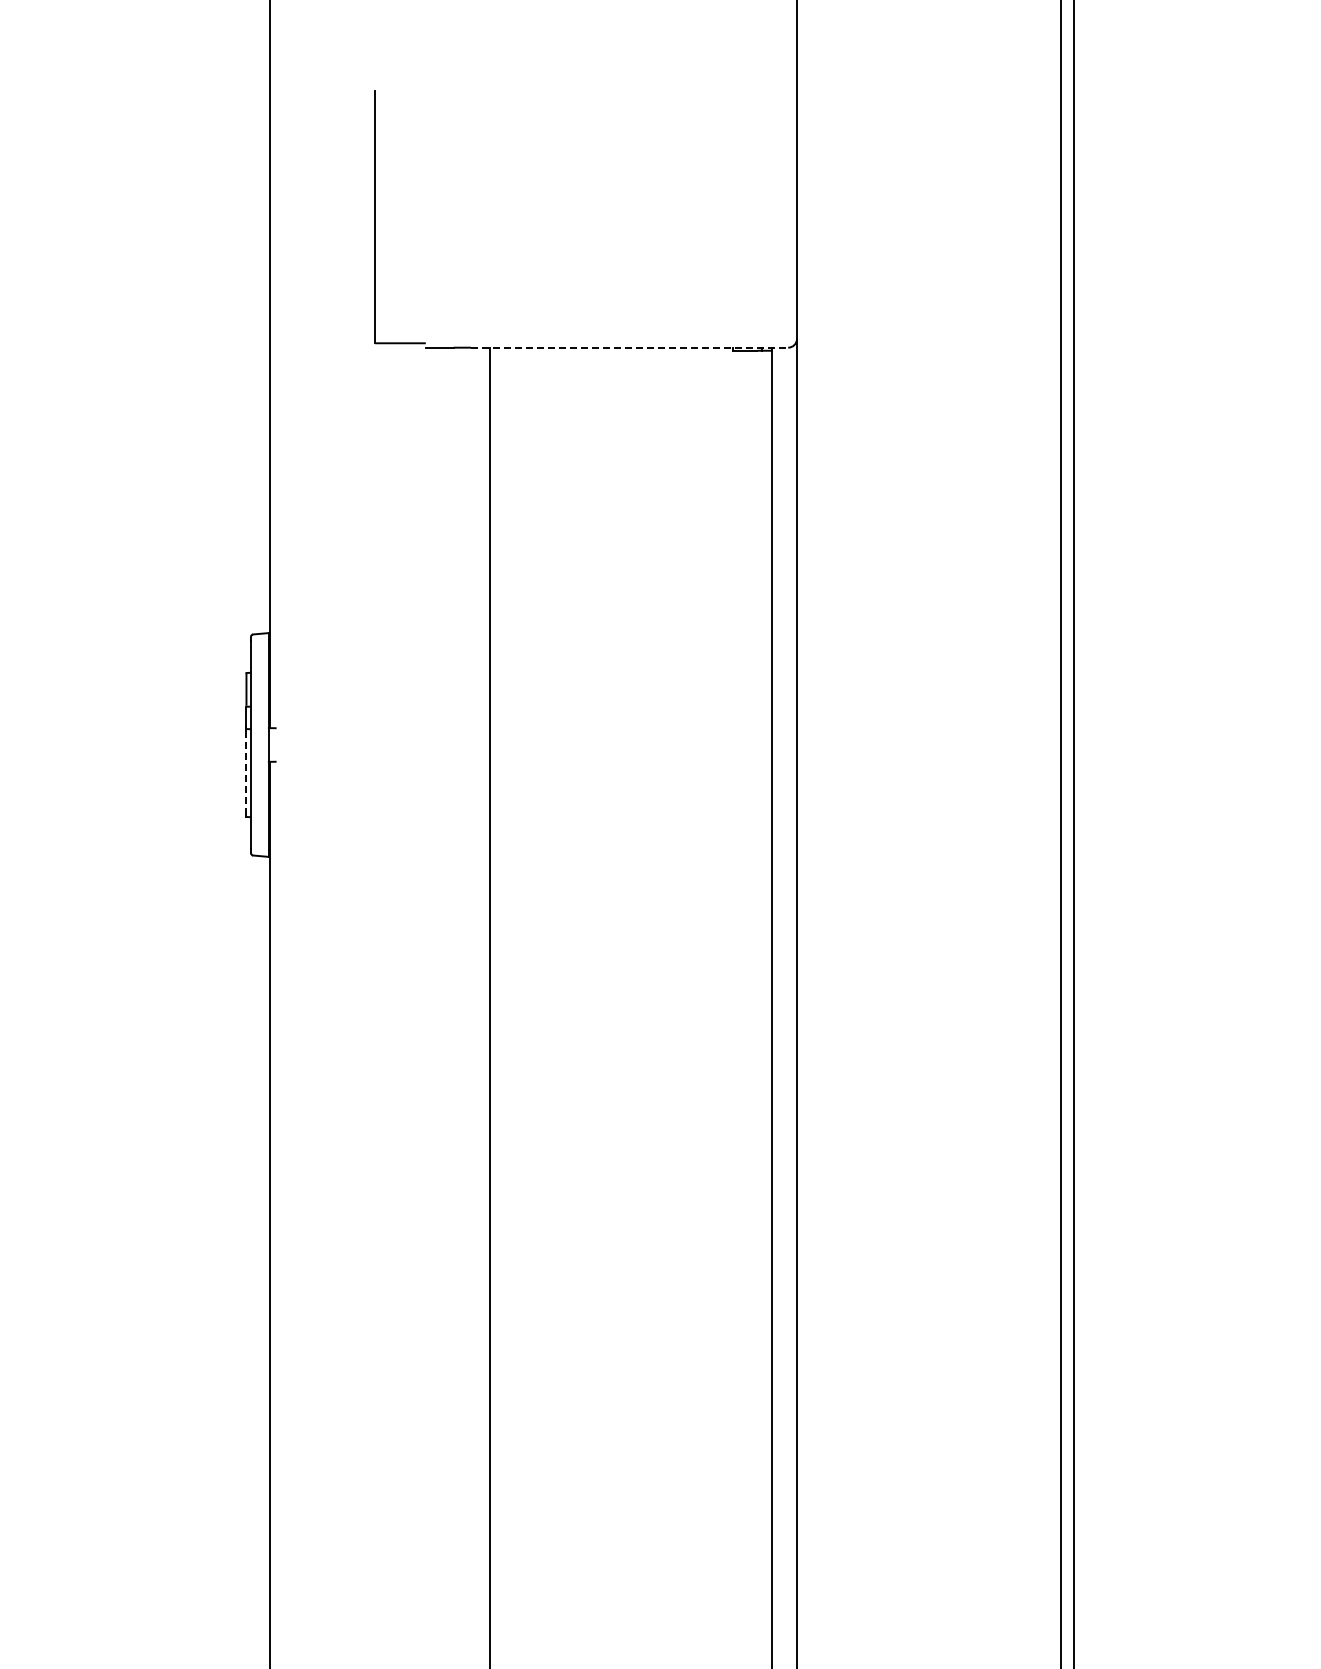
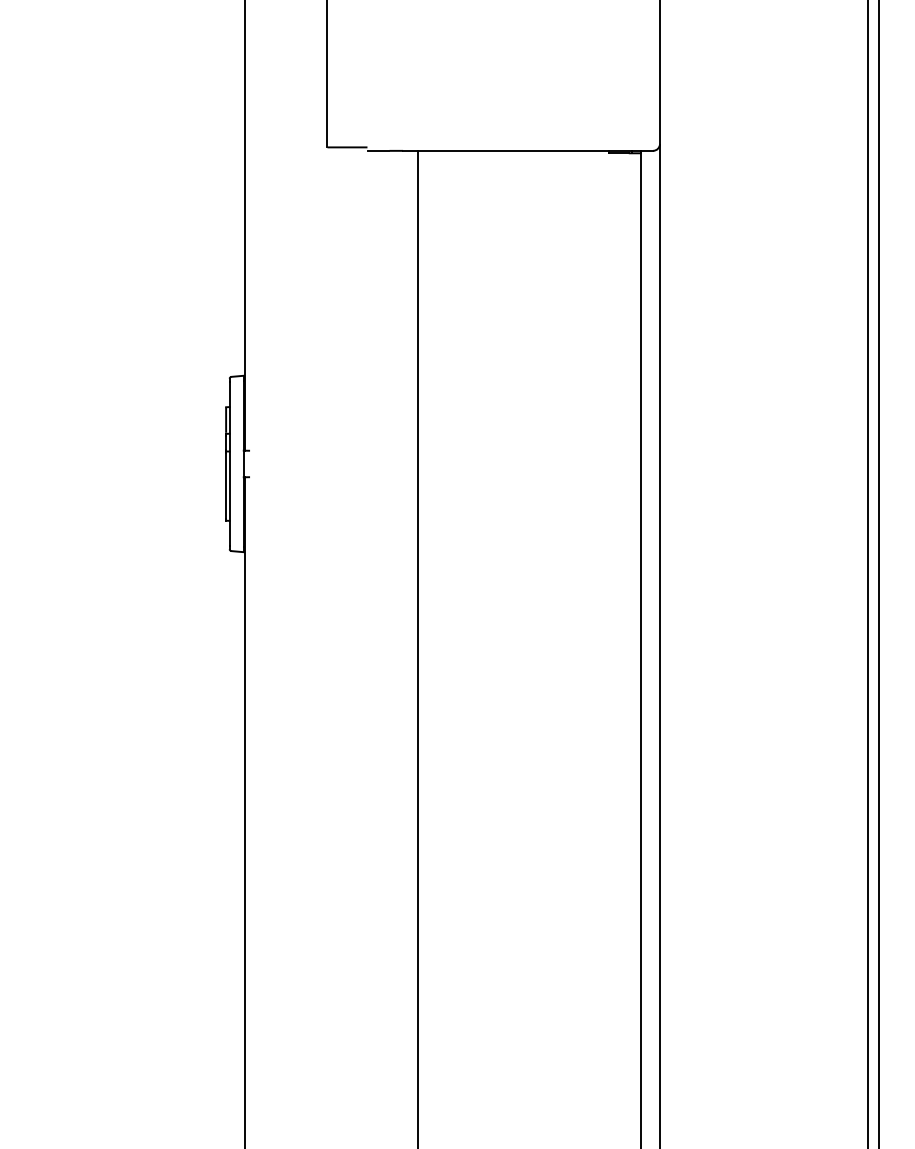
line: (629, 347) -> (527, 150), dashed -> solid
line: (246, 773) -> (226, 486), dashed -> solid

